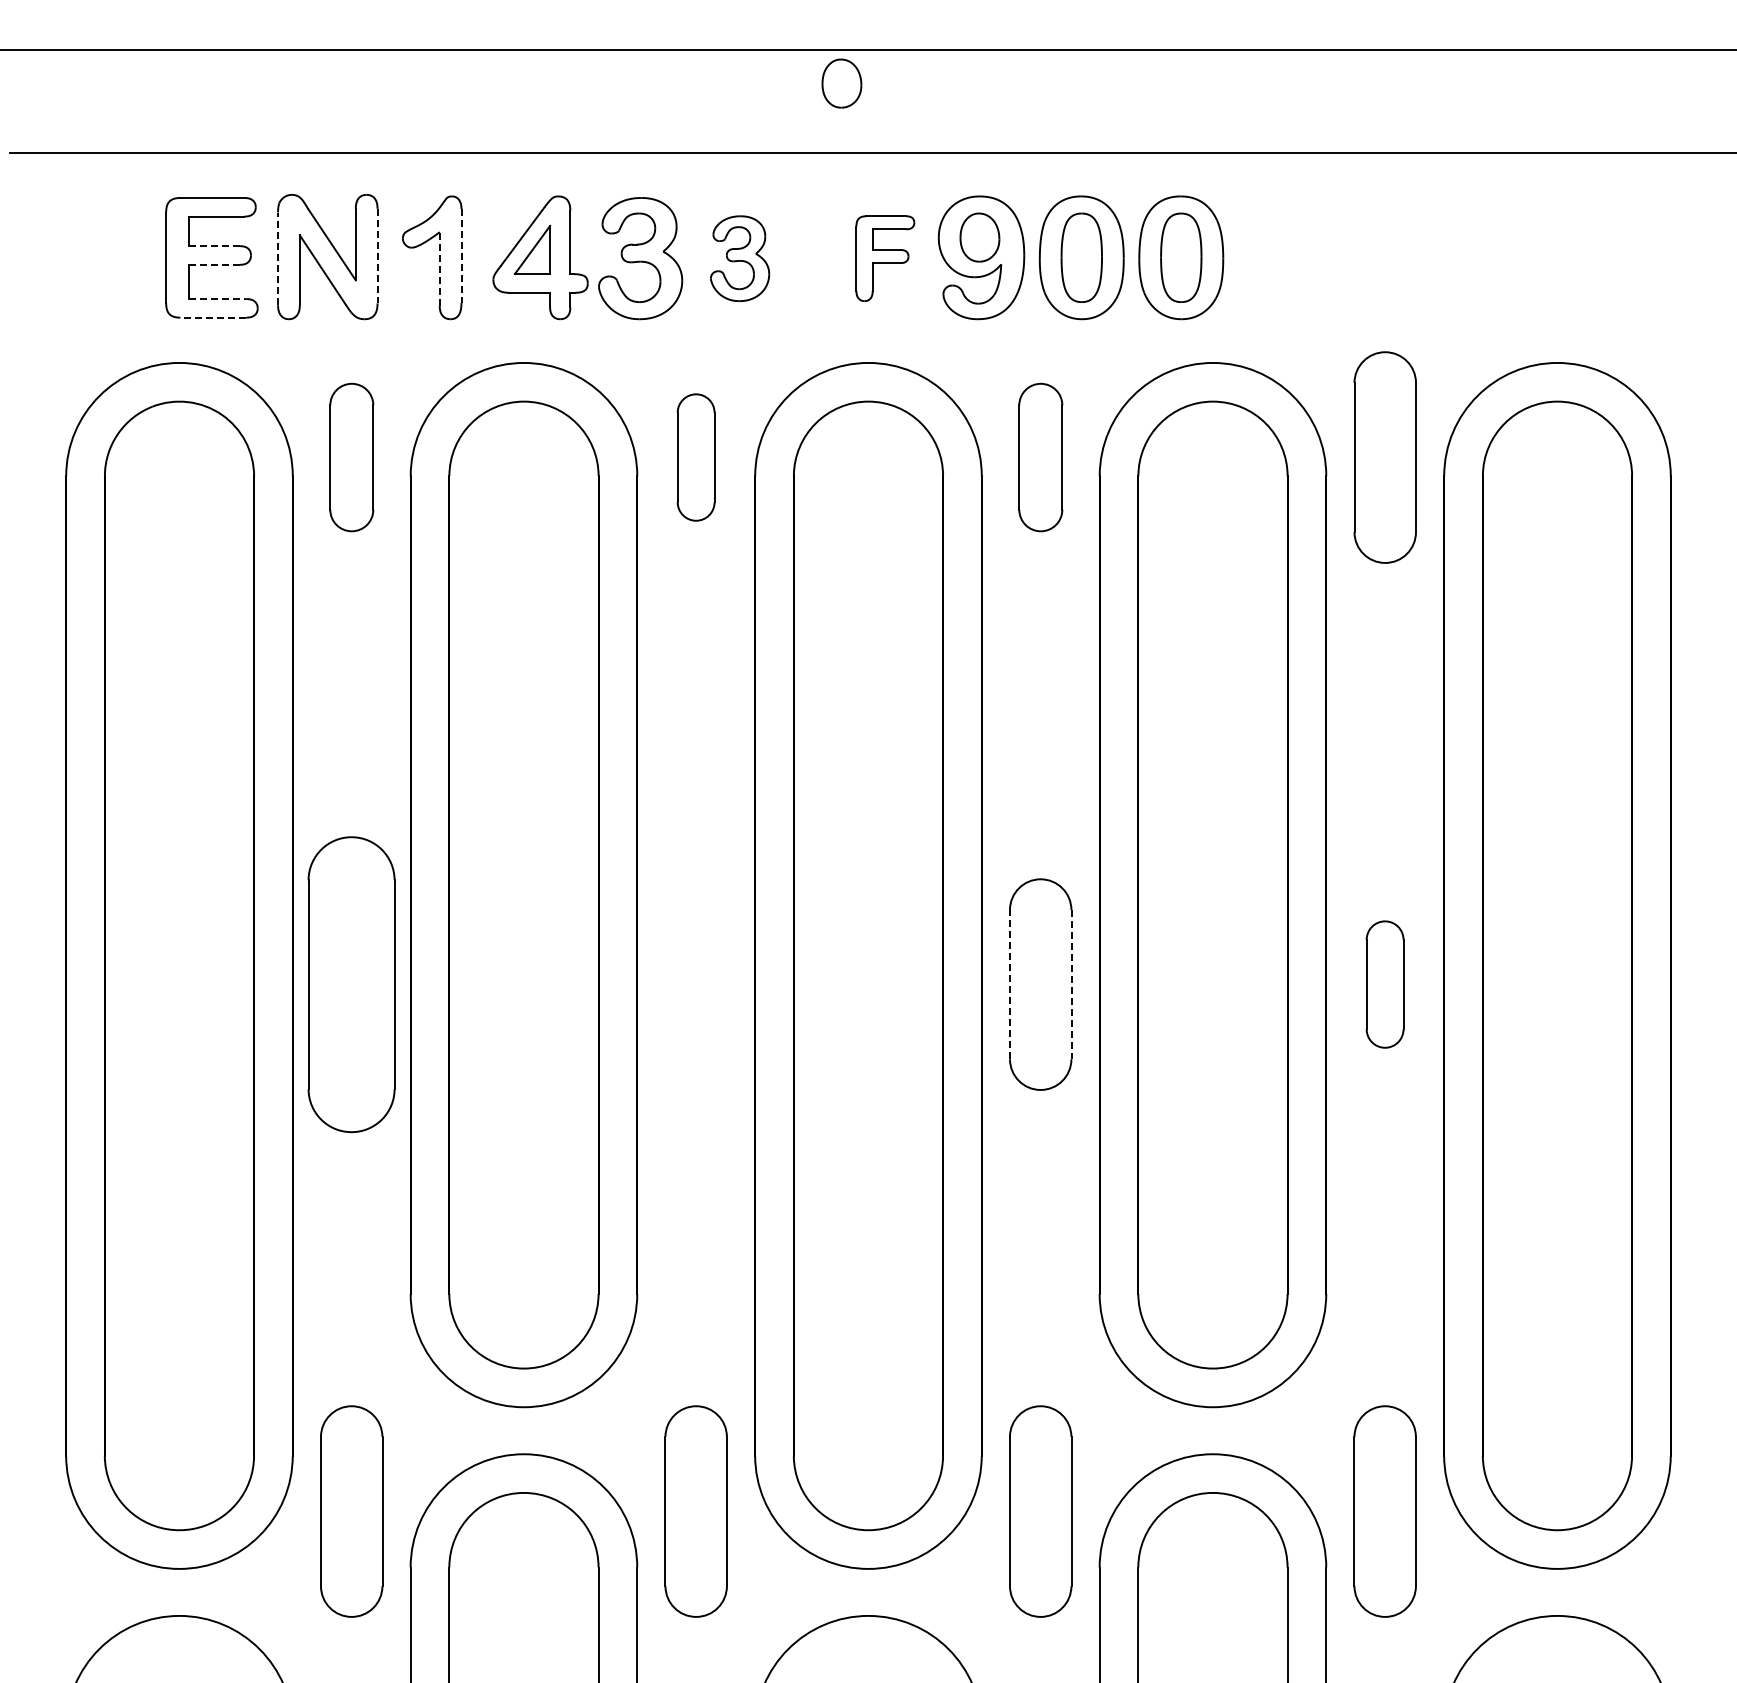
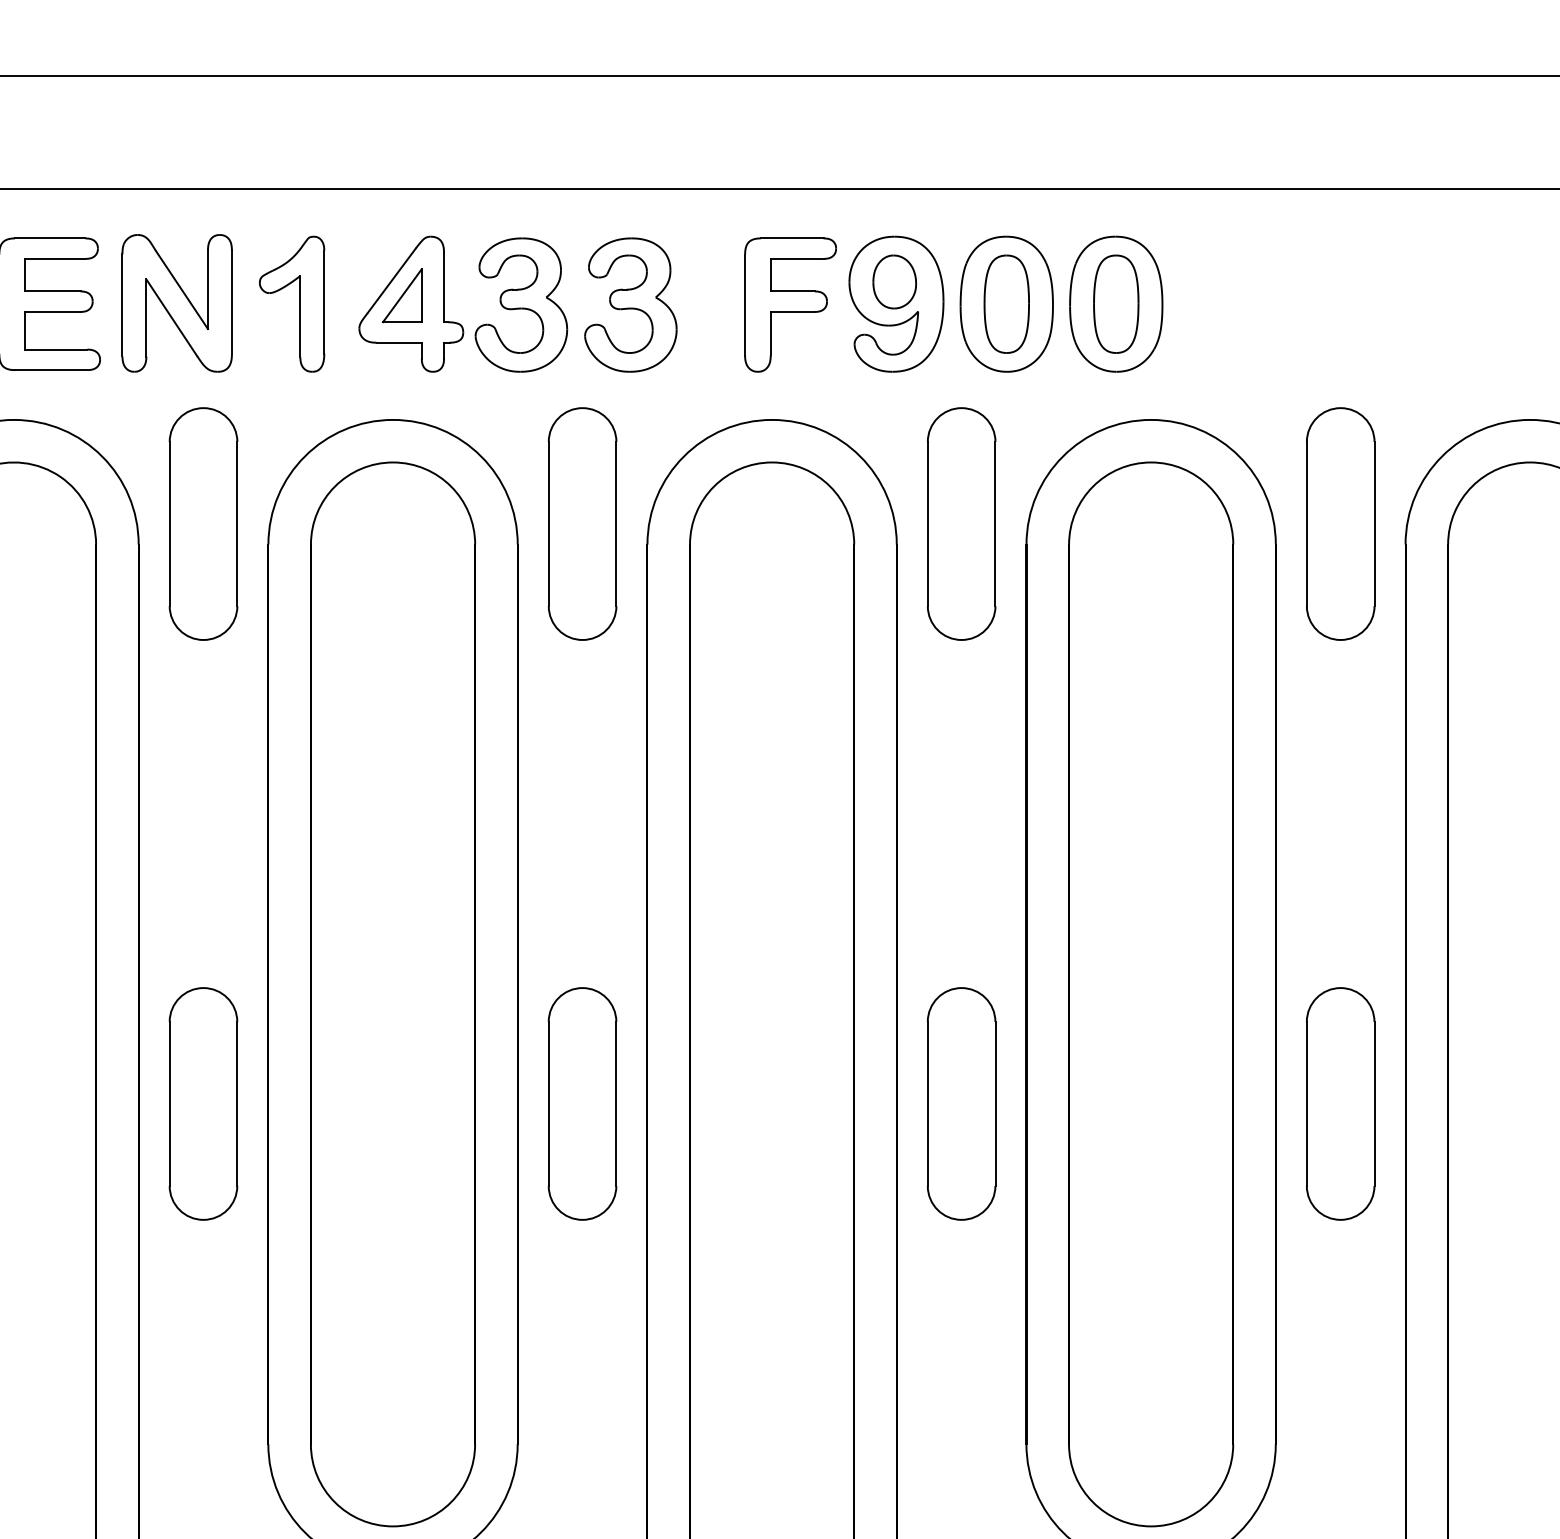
part: (841, 83) -> (742, 112), removed
line: (215, 246) -> (53, 291), dashed -> solid
line: (461, 255) -> (324, 301), dashed -> solid
line: (377, 256) -> (231, 302), dashed -> solid
line: (278, 258) -> (122, 304), dashed -> solid
part: (739, 258) -> (630, 304), size x1.43
part: (885, 258) -> (790, 304), size x1.43
line: (214, 264) -> (52, 311), dashed -> solid
line: (439, 269) -> (300, 317), dashed -> solid
line: (218, 299) -> (56, 350), dashed -> solid
line: (213, 317) -> (51, 369), dashed -> solid
part: (351, 457) -> (203, 523), size x1.43
part: (695, 457) -> (581, 523), size x1.67
part: (1040, 457) -> (961, 523), size x1.43
part: (351, 984) -> (203, 1103), size x0.71
part: (695, 984) -> (581, 1103), added
line: (1009, 984) -> (927, 1103), dashed -> solid
line: (1071, 984) -> (995, 1103), dashed -> solid
part: (1384, 984) -> (1339, 1103), size x1.67

